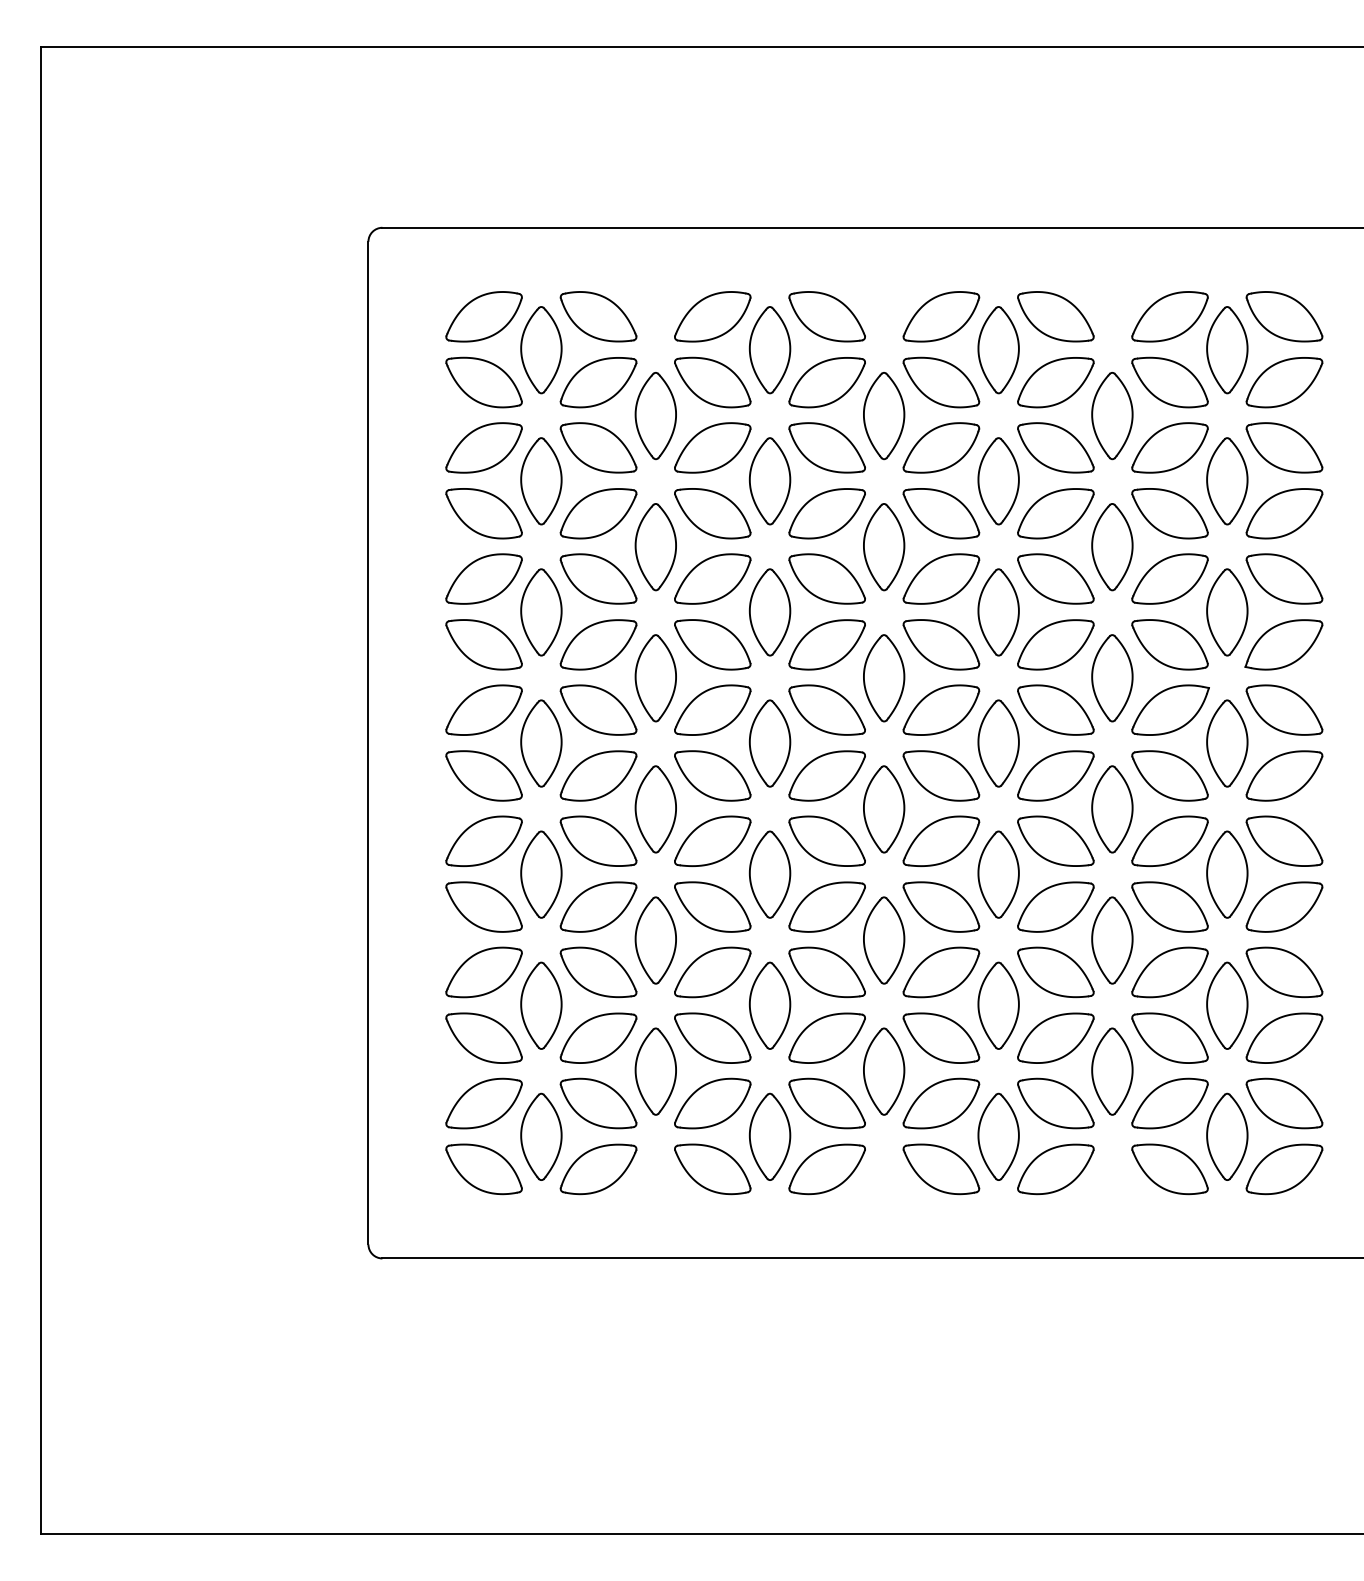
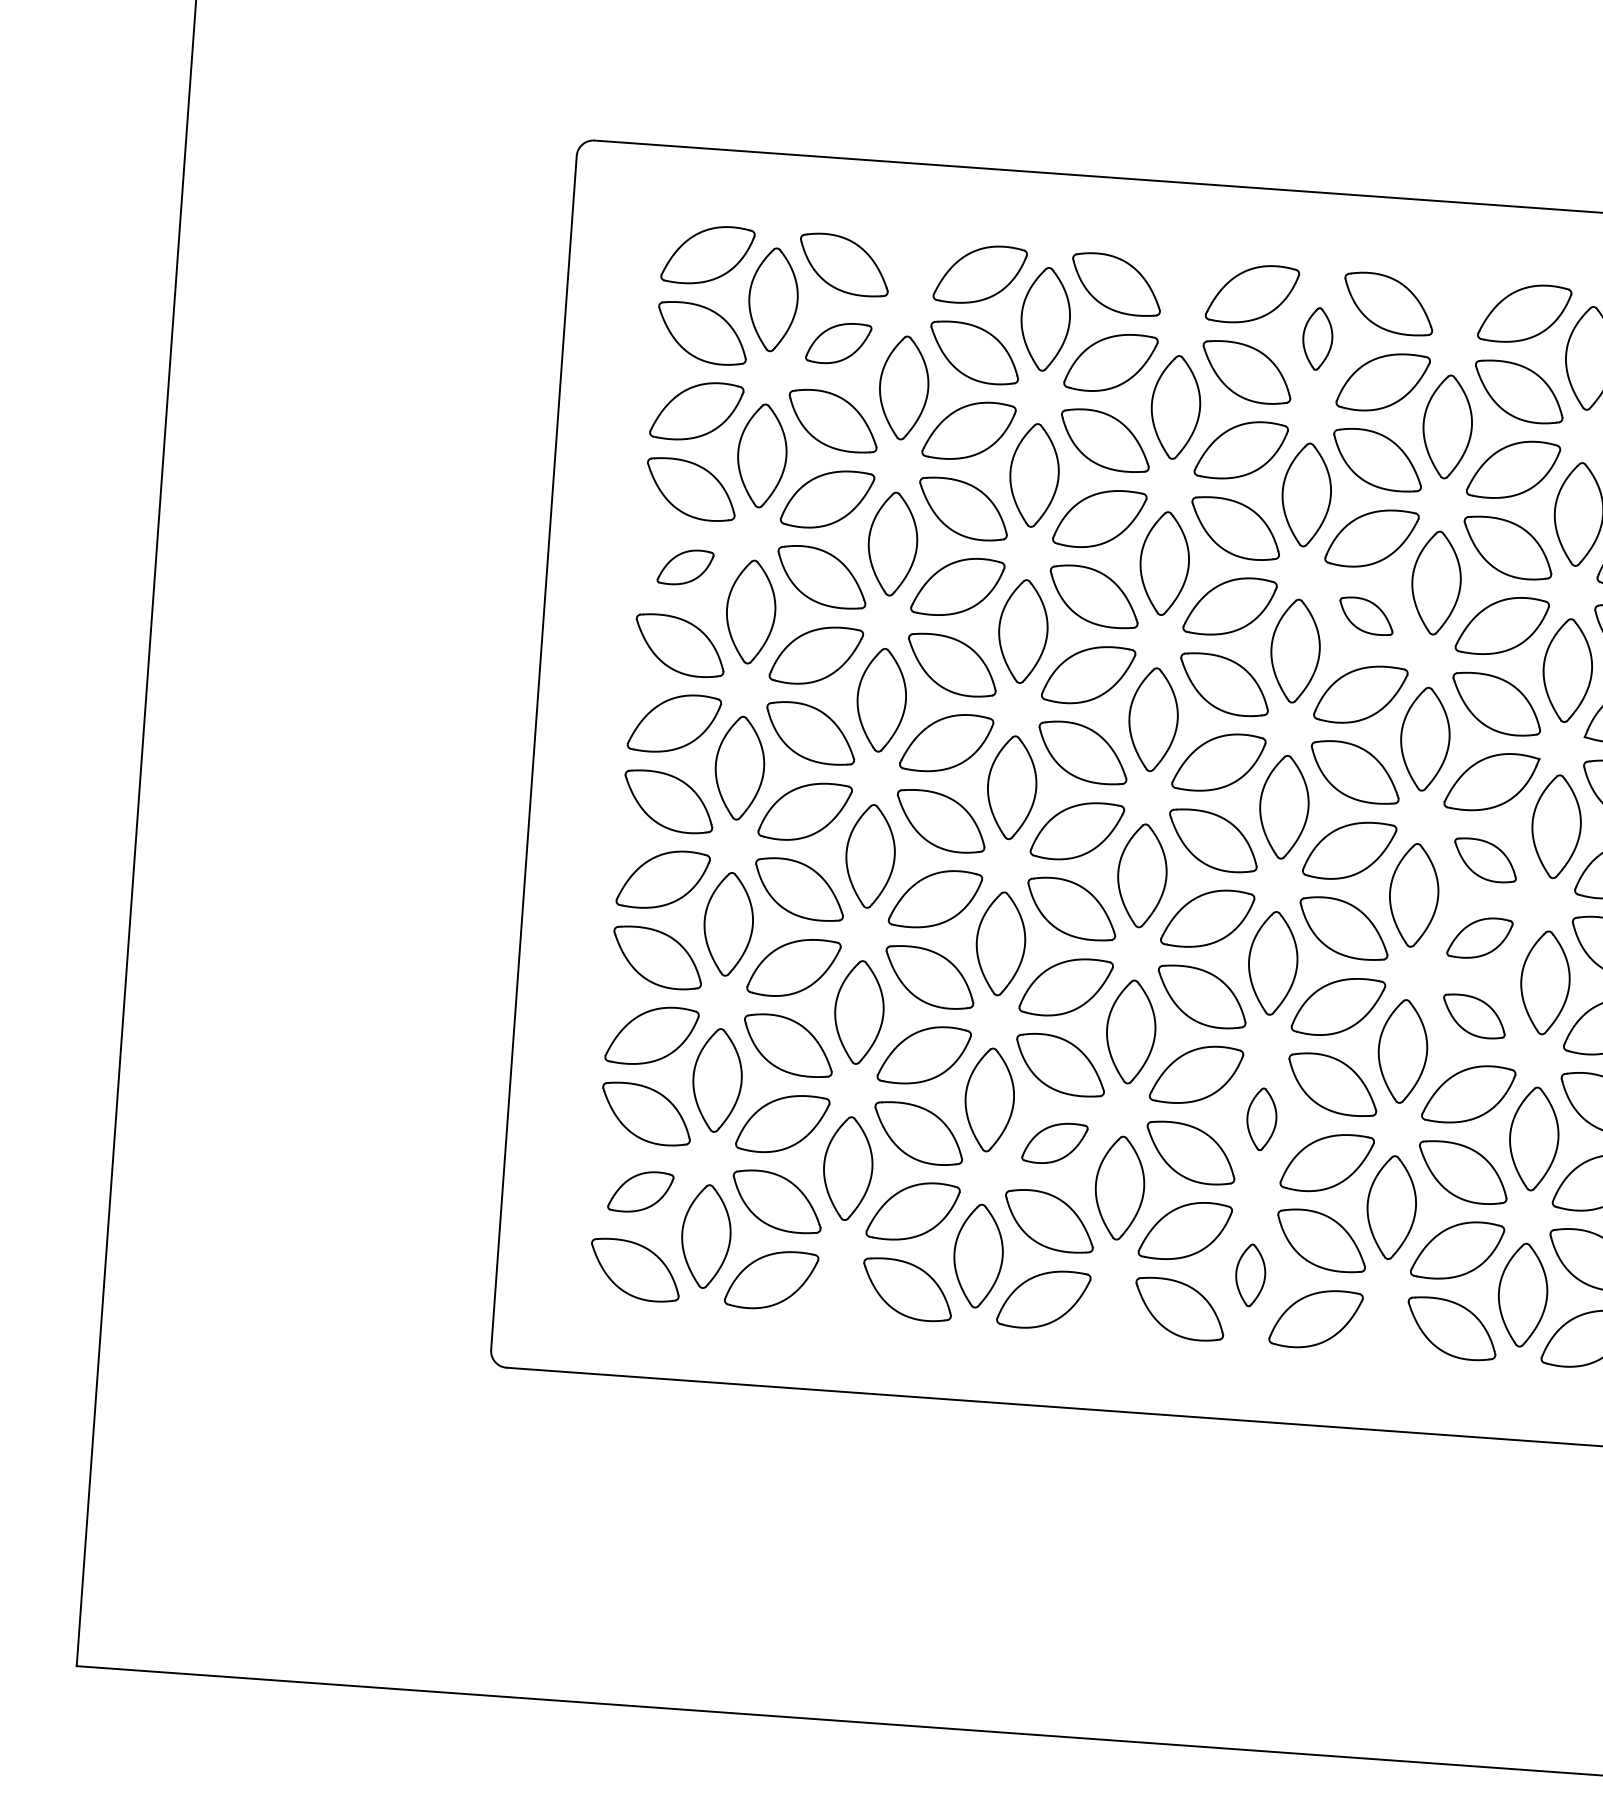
part: (998, 350) -> (1317, 339), size x0.6
part: (598, 382) -> (838, 343), size x0.7
part: (483, 578) -> (684, 566), size x0.6
part: (1055, 578) -> (1366, 615), size x0.6
part: (1169, 775) -> (1484, 859), size x0.7
part: (1169, 840) -> (1479, 937), size x0.7
part: (1169, 906) -> (1473, 1015), size x0.7
part: (998, 1005) -> (1261, 1119), size x0.6
part: (826, 1037) -> (1054, 1142), size x0.7
part: (483, 1103) -> (640, 1191), size x0.7
part: (998, 1136) -> (1250, 1275), size x0.6

